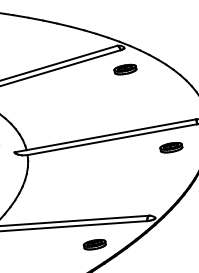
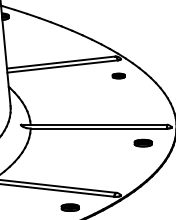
part: (125, 68) -> (118, 75), size x0.7

